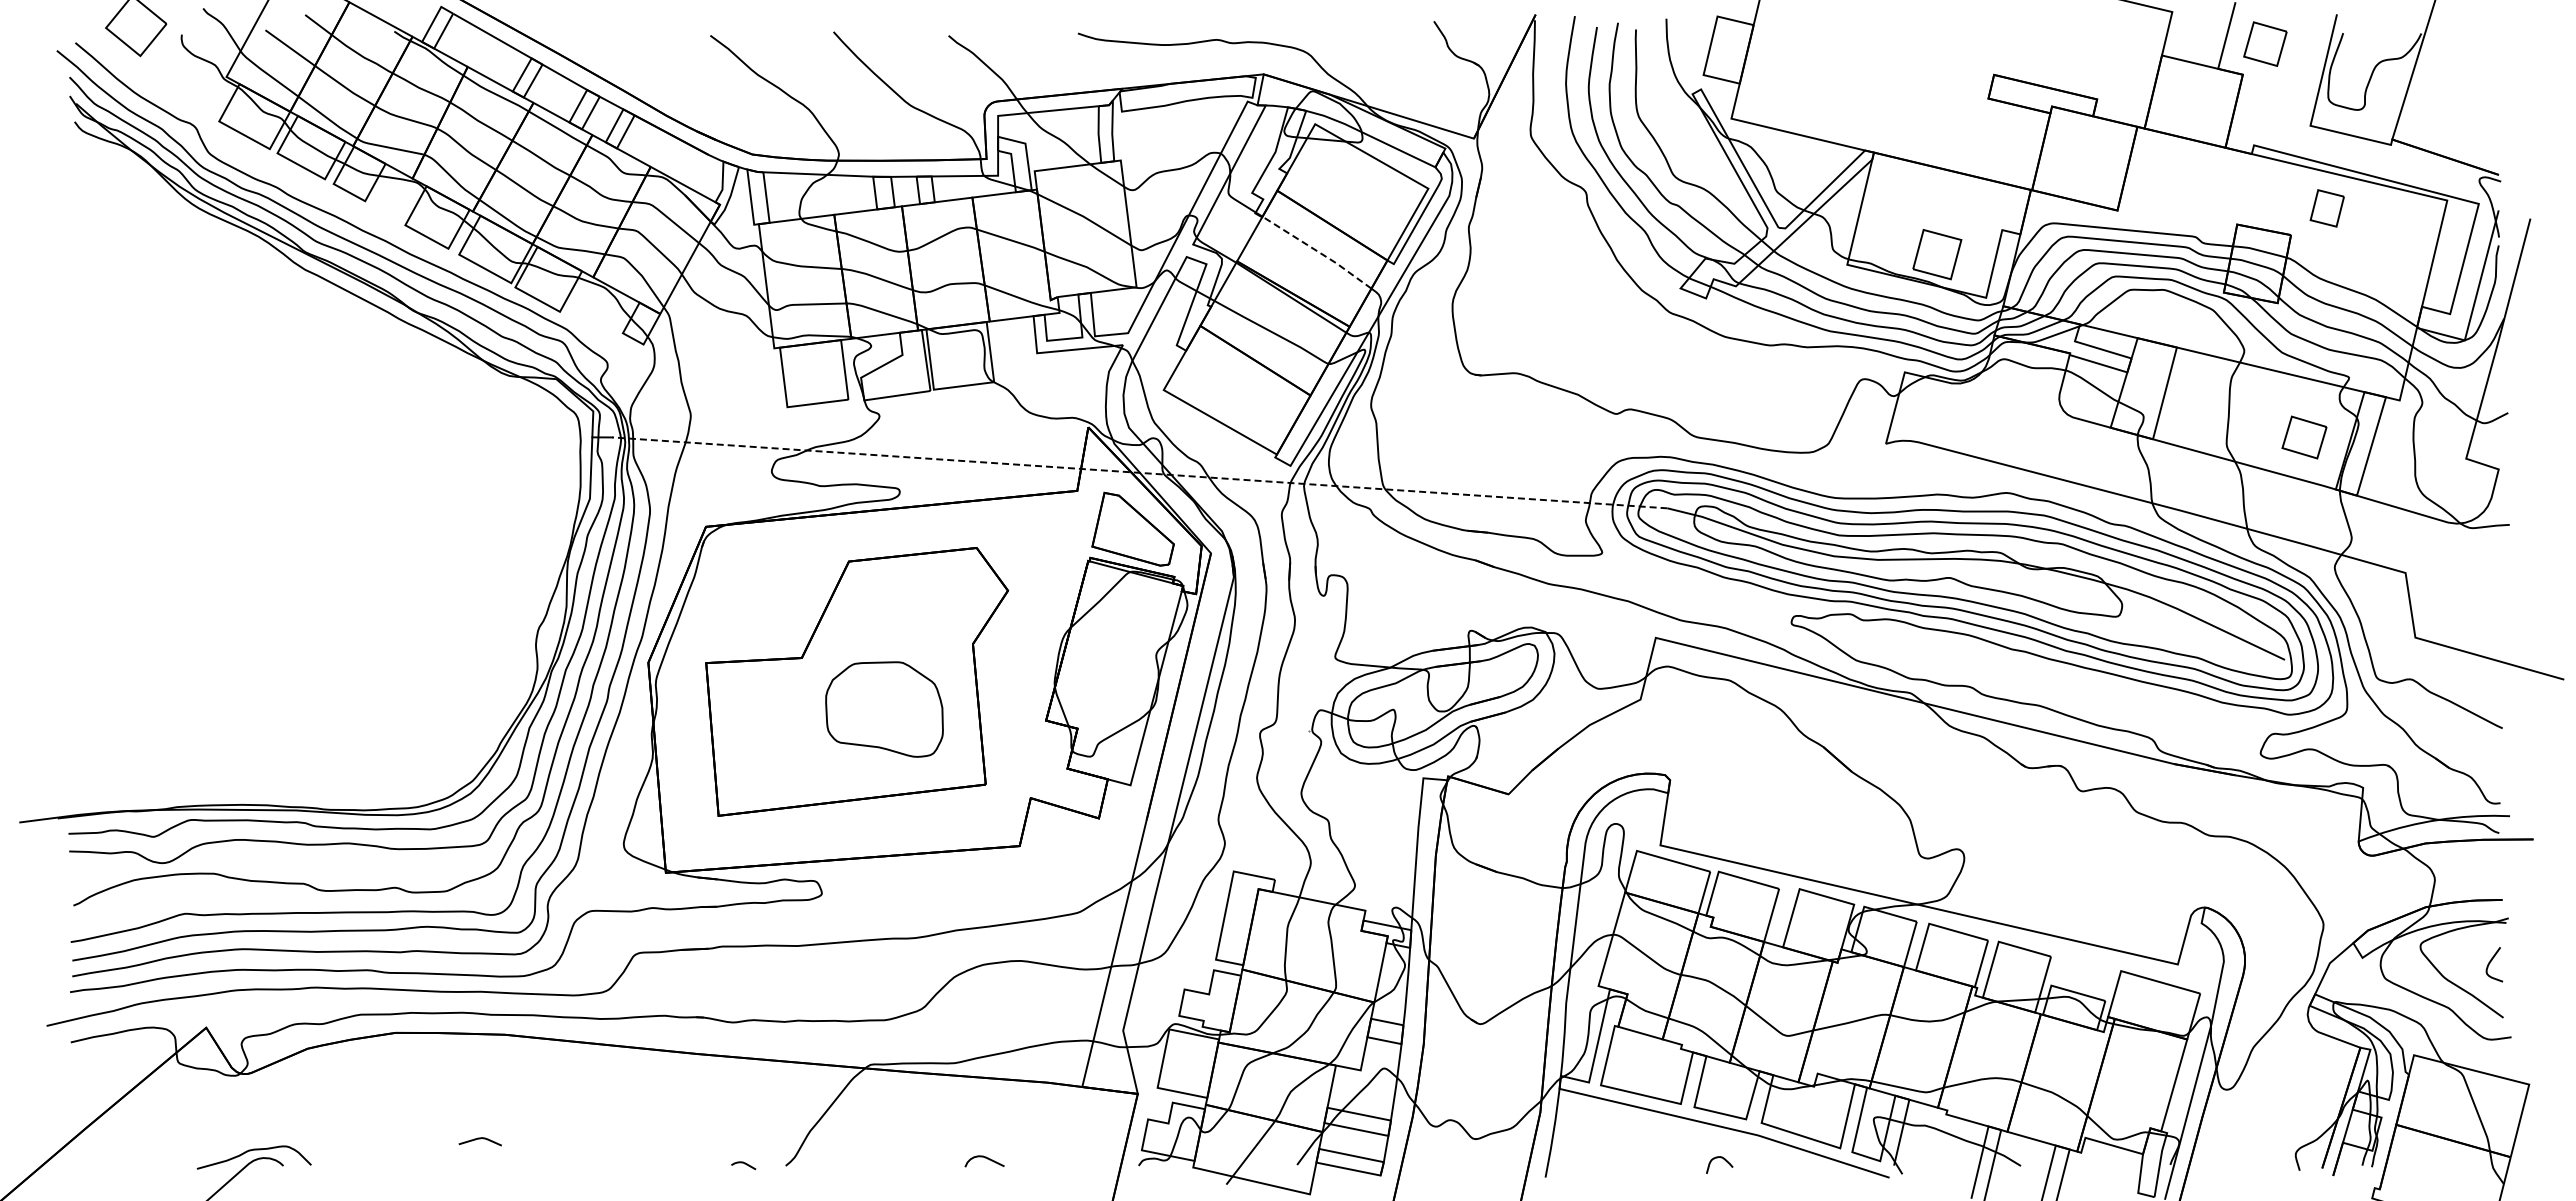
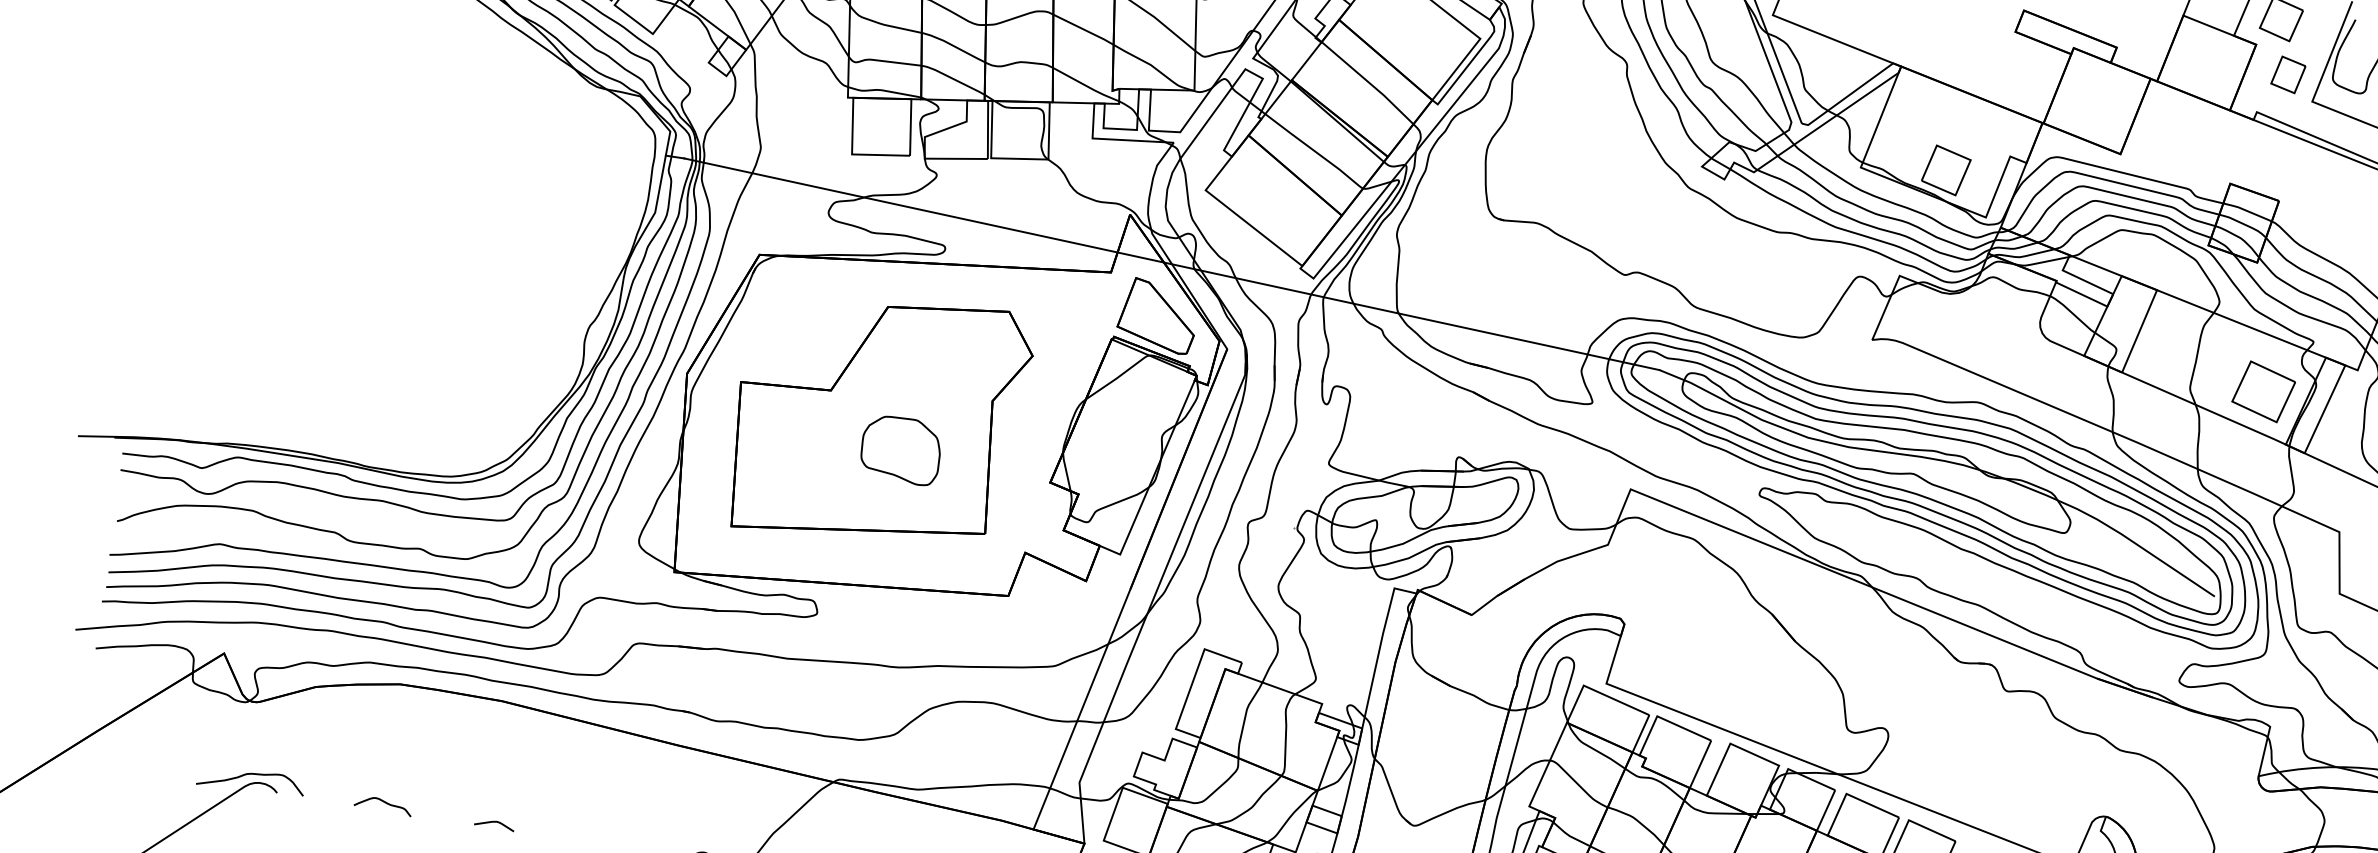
part: (2326, 208) -> (2287, 74), moved
line: (1317, 251) -> (1368, 82), dashed -> solid
part: (2304, 437) -> (2263, 391), size x1.43
line: (1139, 472) -> (1171, 263), dashed -> solid
part: (884, 709) -> (900, 449), size x0.71
curve: (479, 1139) -> (494, 822), moved
curve: (396, 1159) -> (383, 802), added

